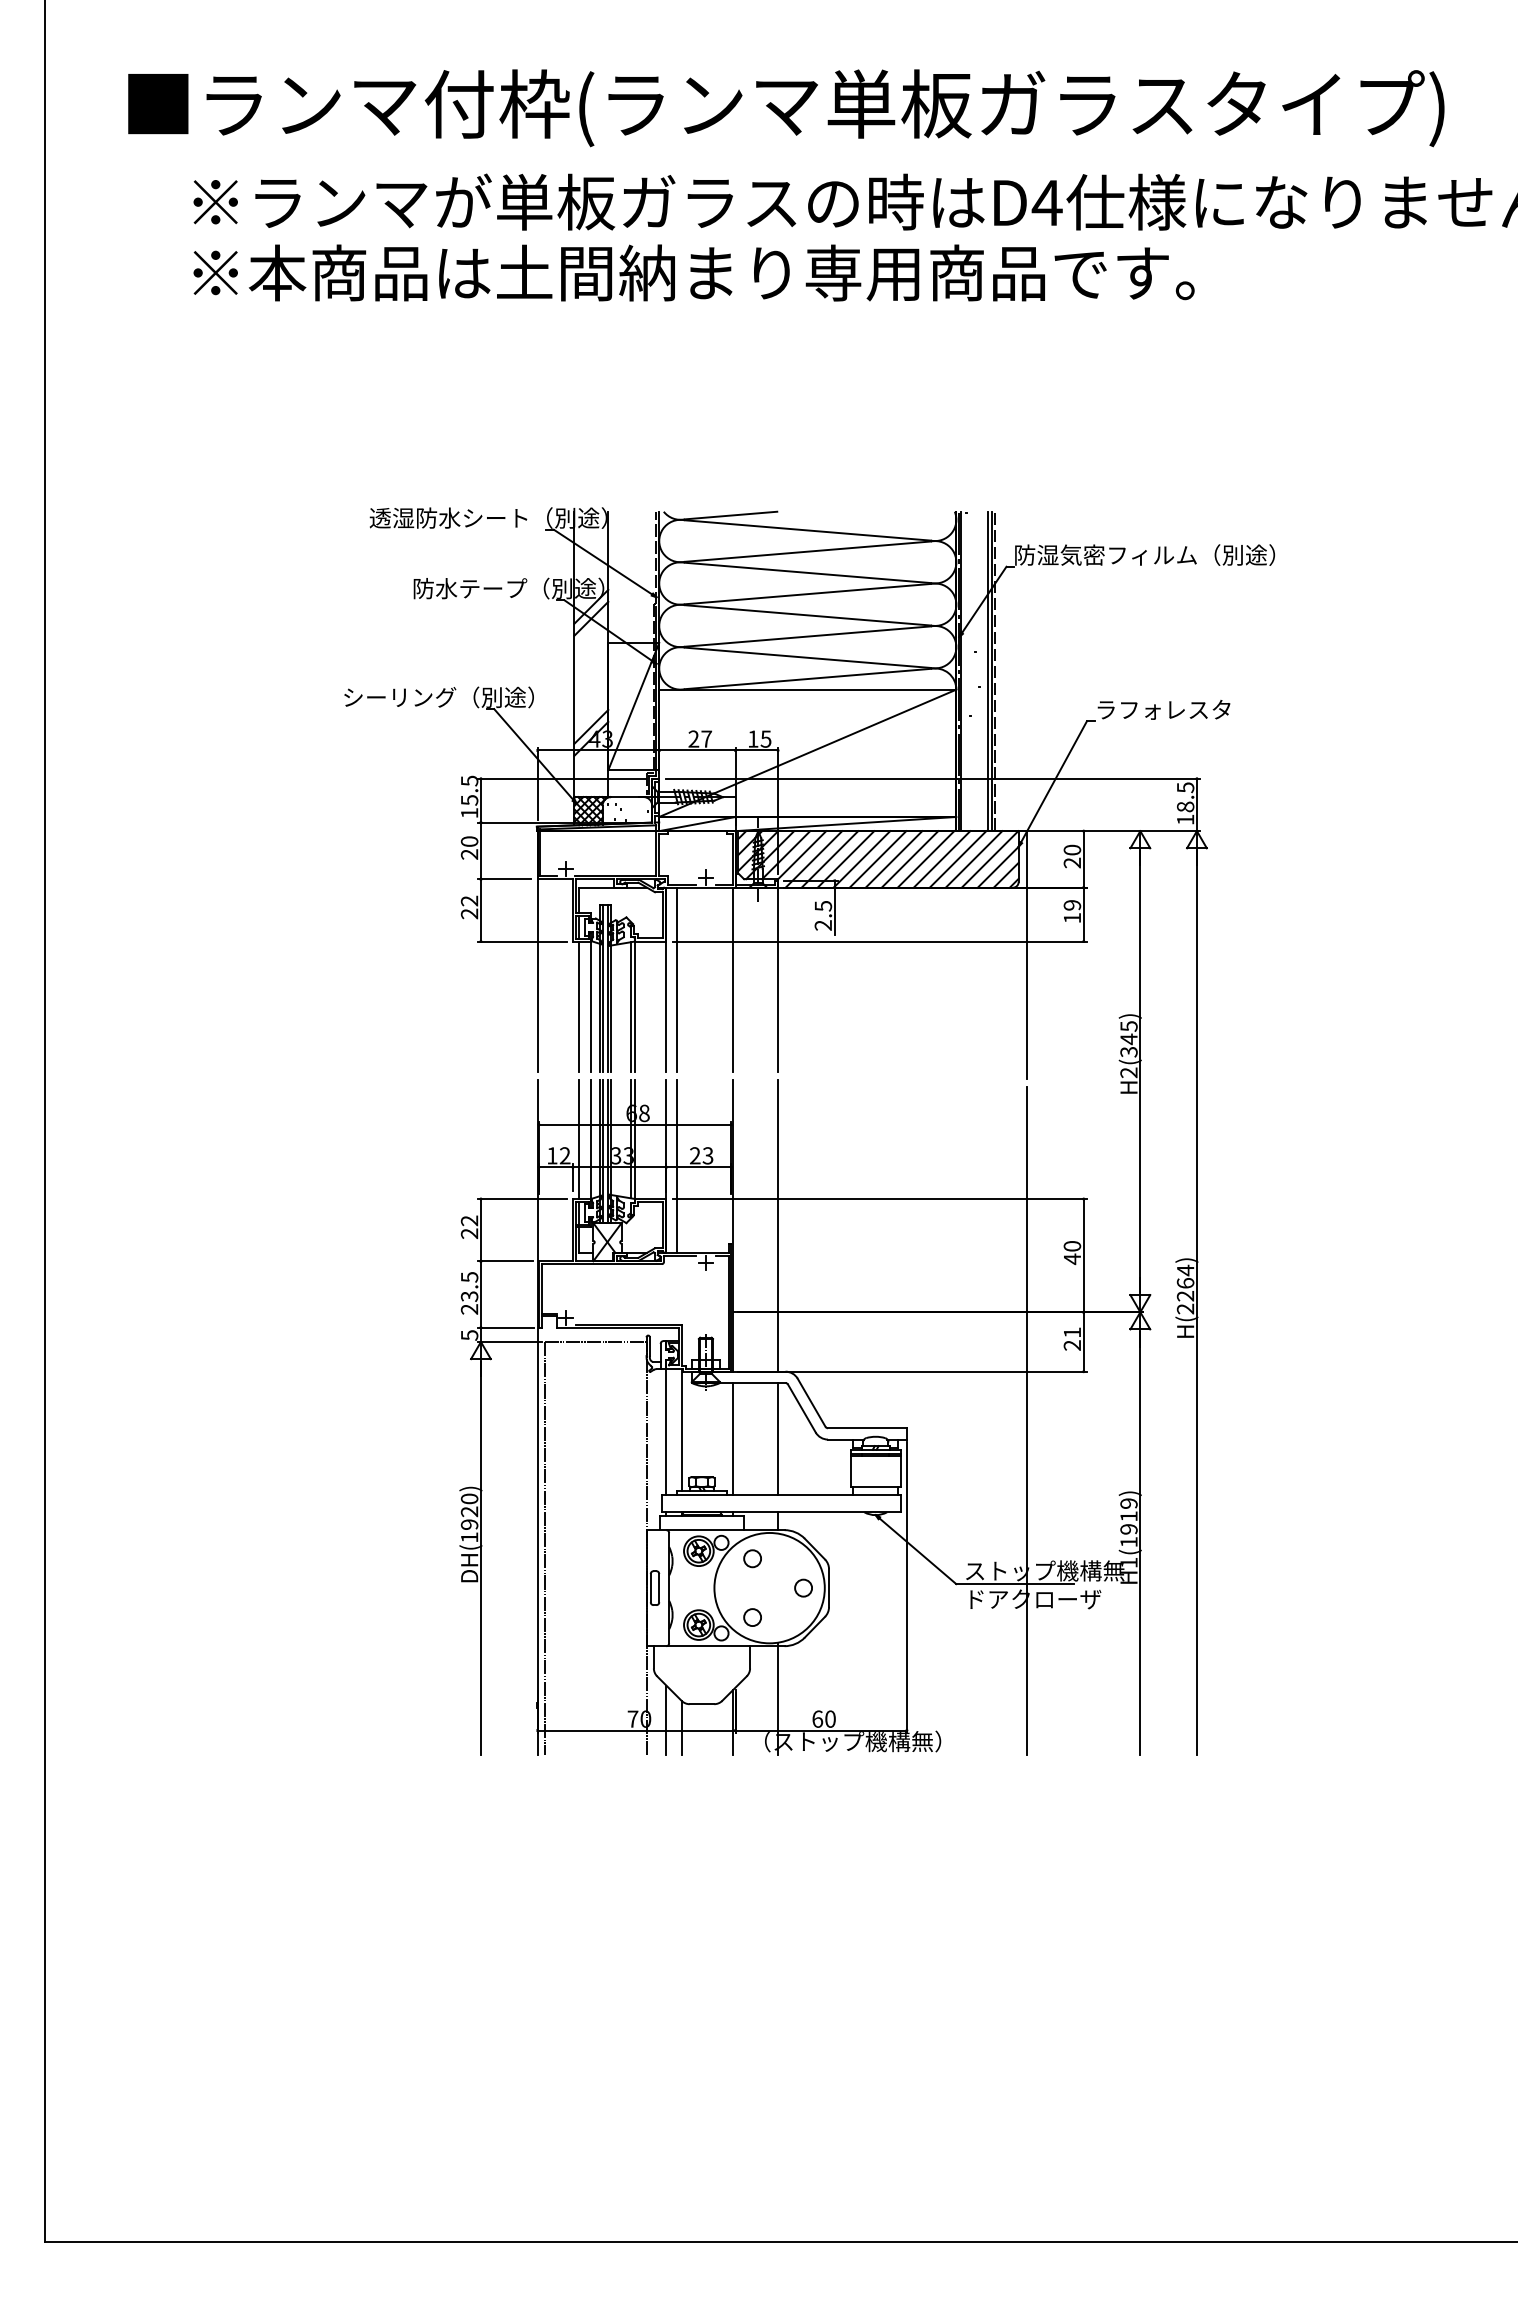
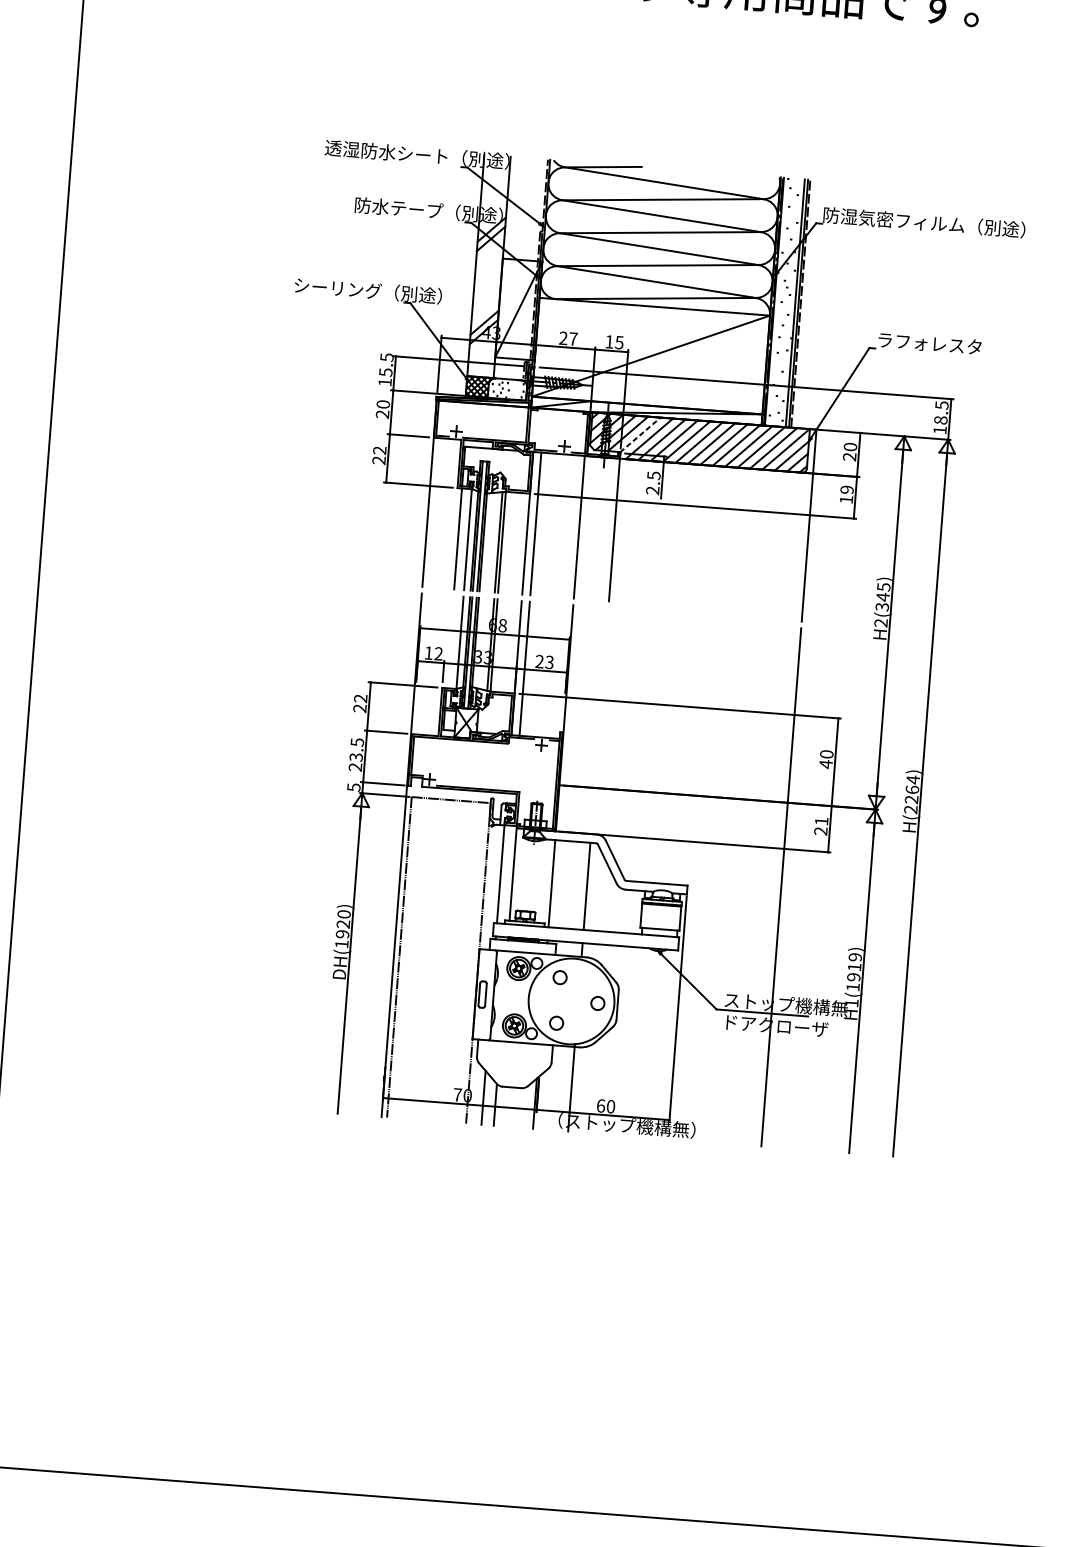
line: (802, 855) -> (640, 435), solid -> dashed
line: (578, 1139) -> (450, 642), removed
line: (778, 1225) -> (600, 720), removed

